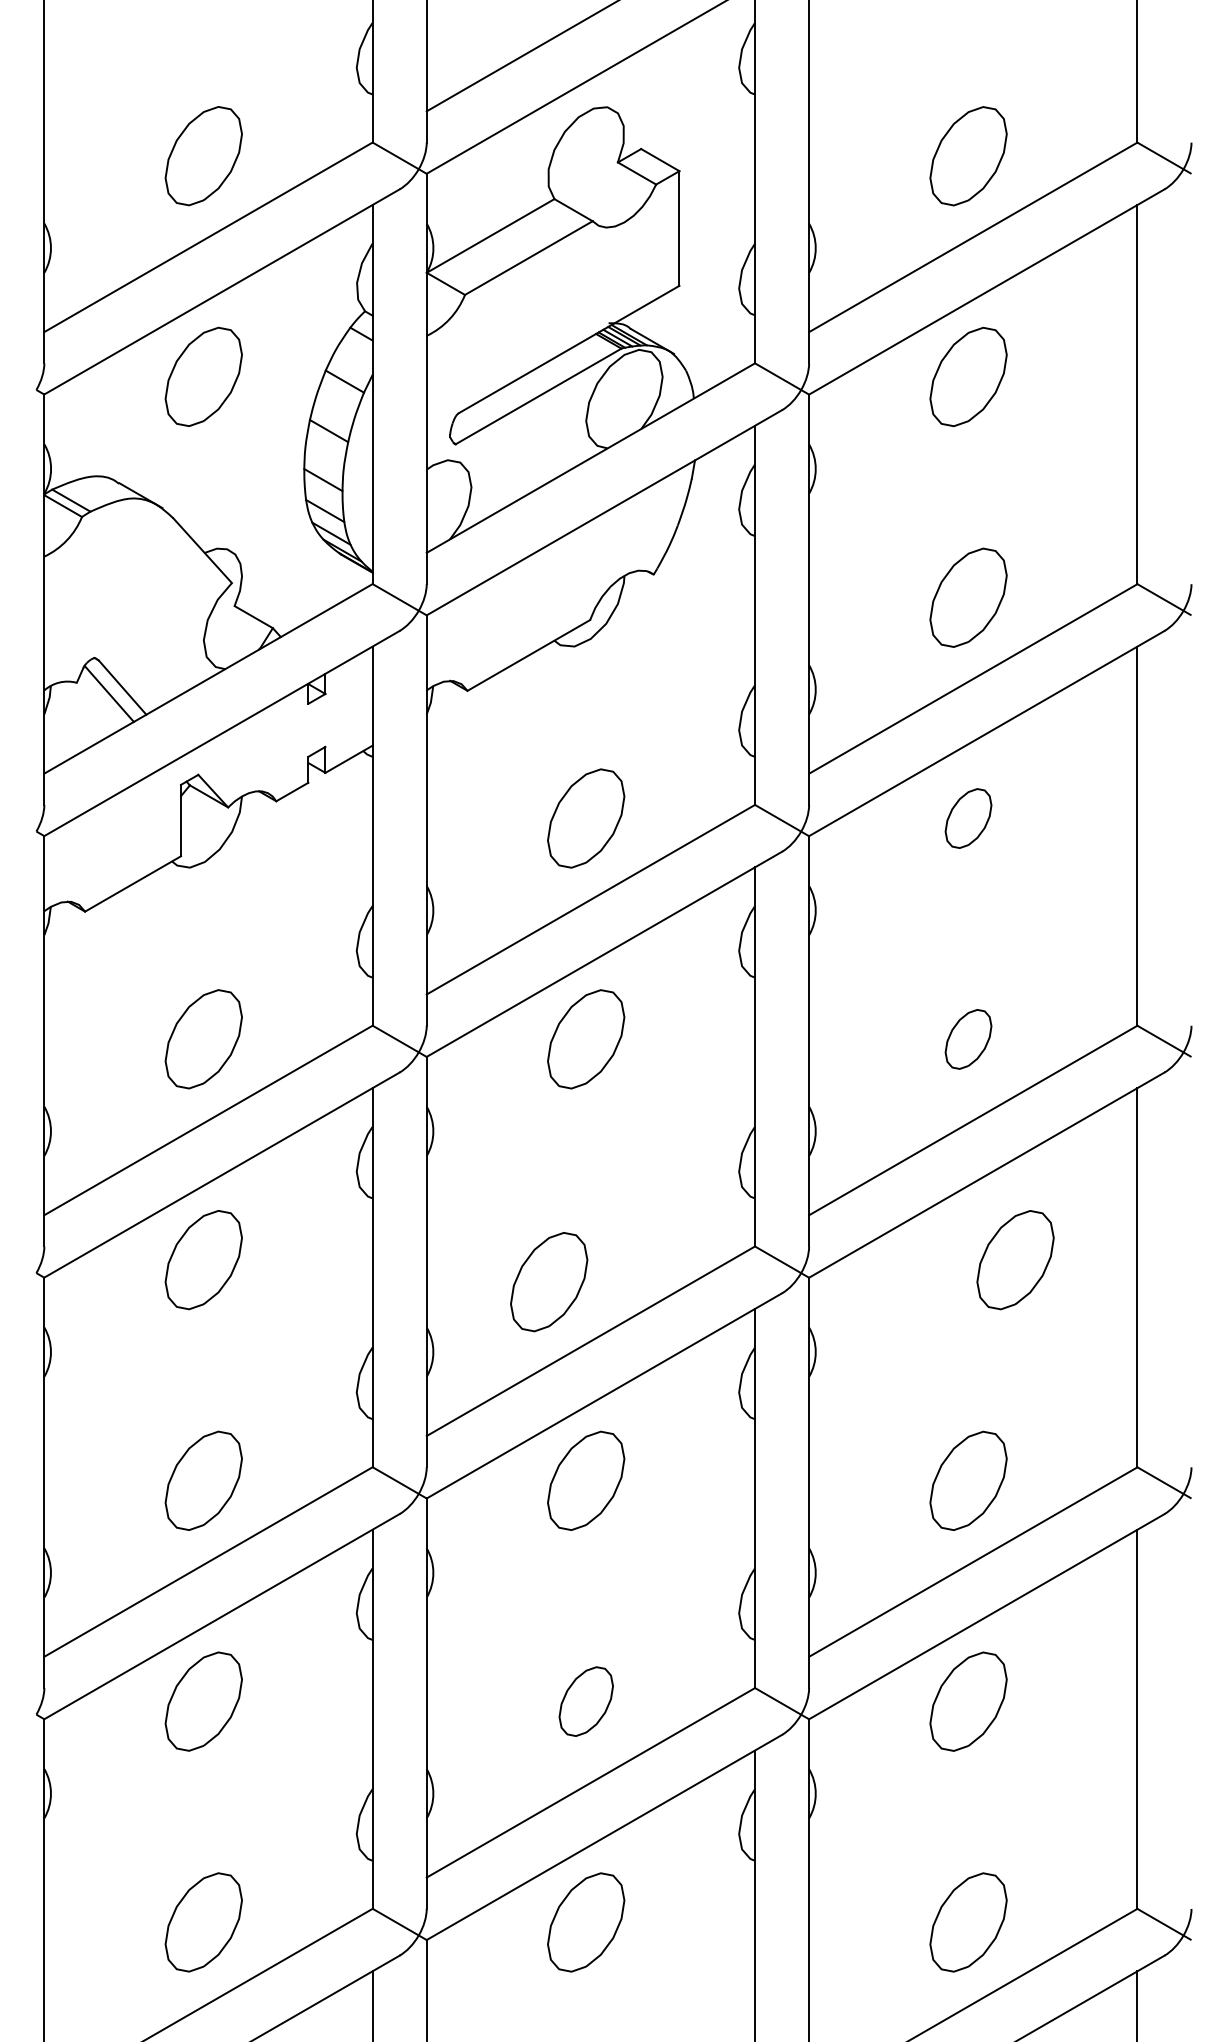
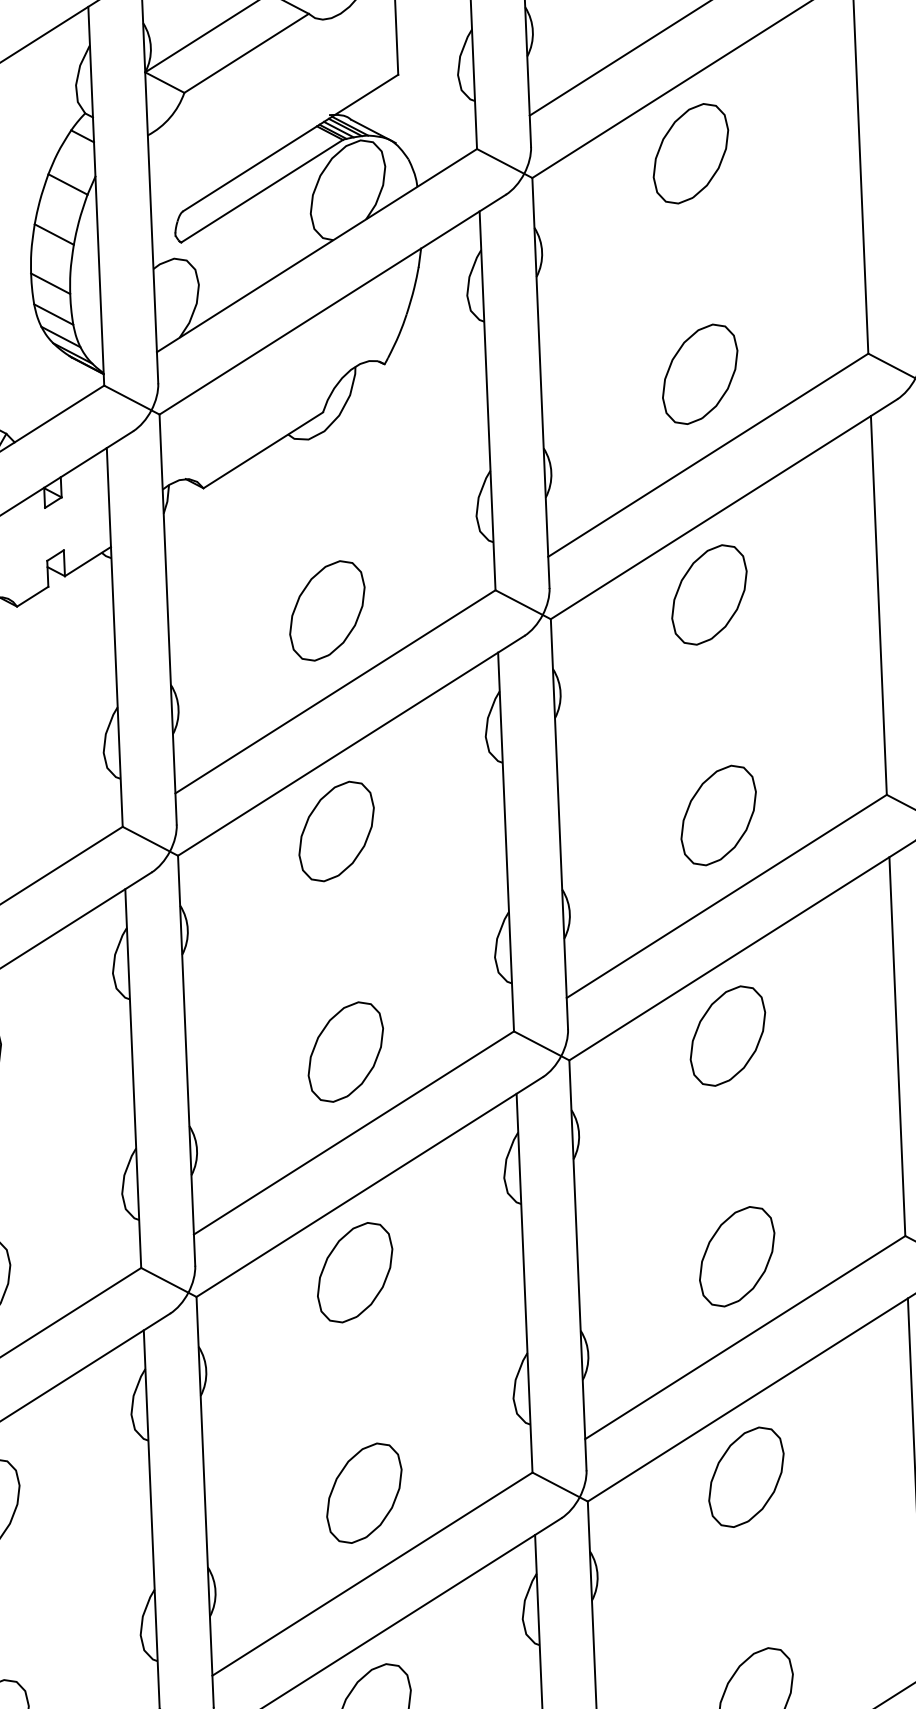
part: (968, 818) -> (709, 594), size x1.67
part: (968, 1039) -> (718, 815), size x1.67
part: (1015, 1260) -> (727, 1036), moved
part: (549, 1282) -> (346, 1052), moved
part: (586, 1701) -> (364, 1493), size x1.43

